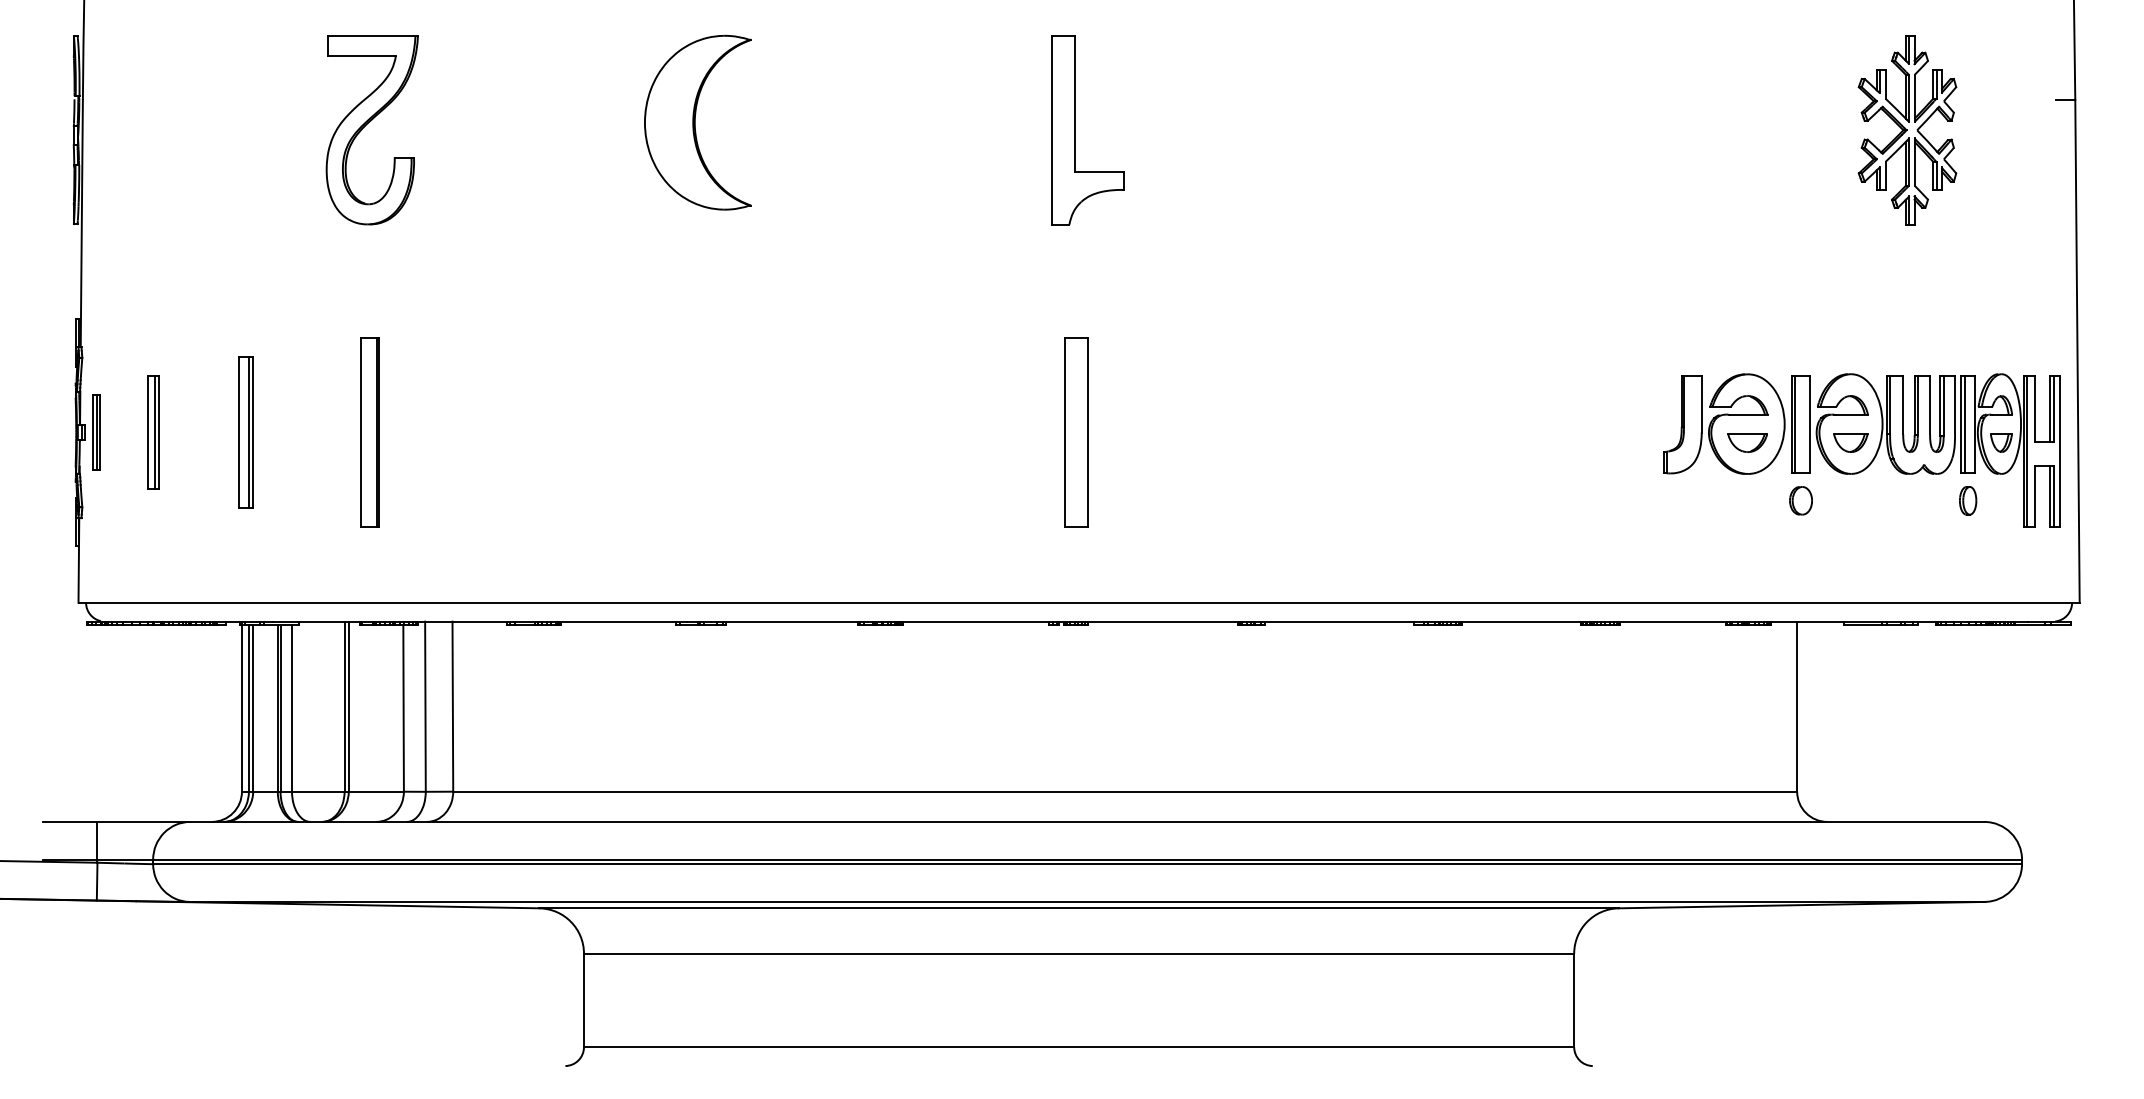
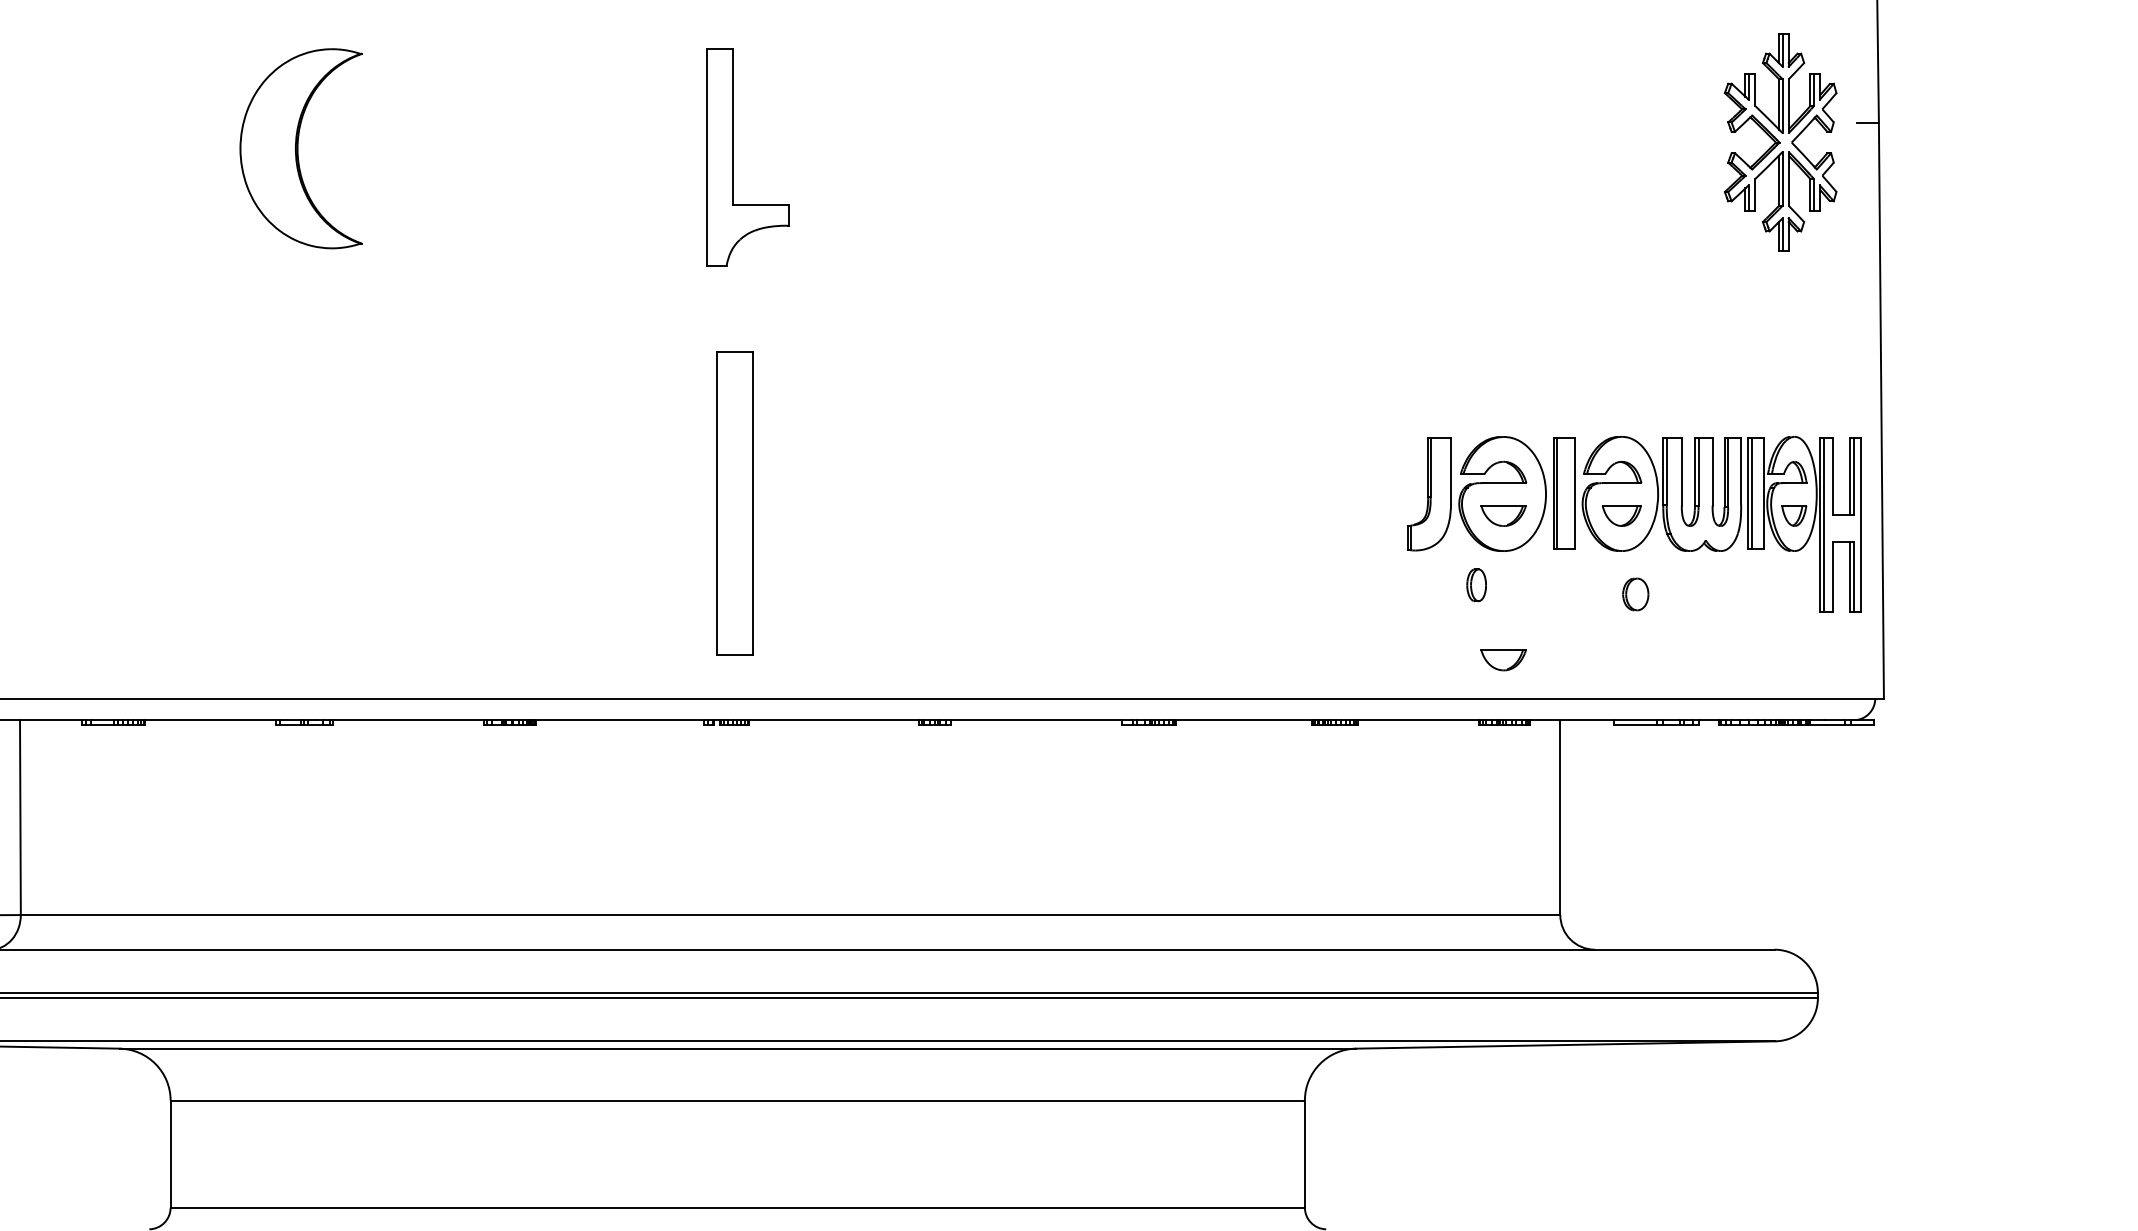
part: (1907, 130) -> (1780, 142), moved
part: (1076, 432) -> (734, 503), size x1.4
part: (1800, 500) -> (1635, 594), moved
part: (1968, 500) -> (1477, 584), moved
part: (1747, 568) -> (1503, 659), added

